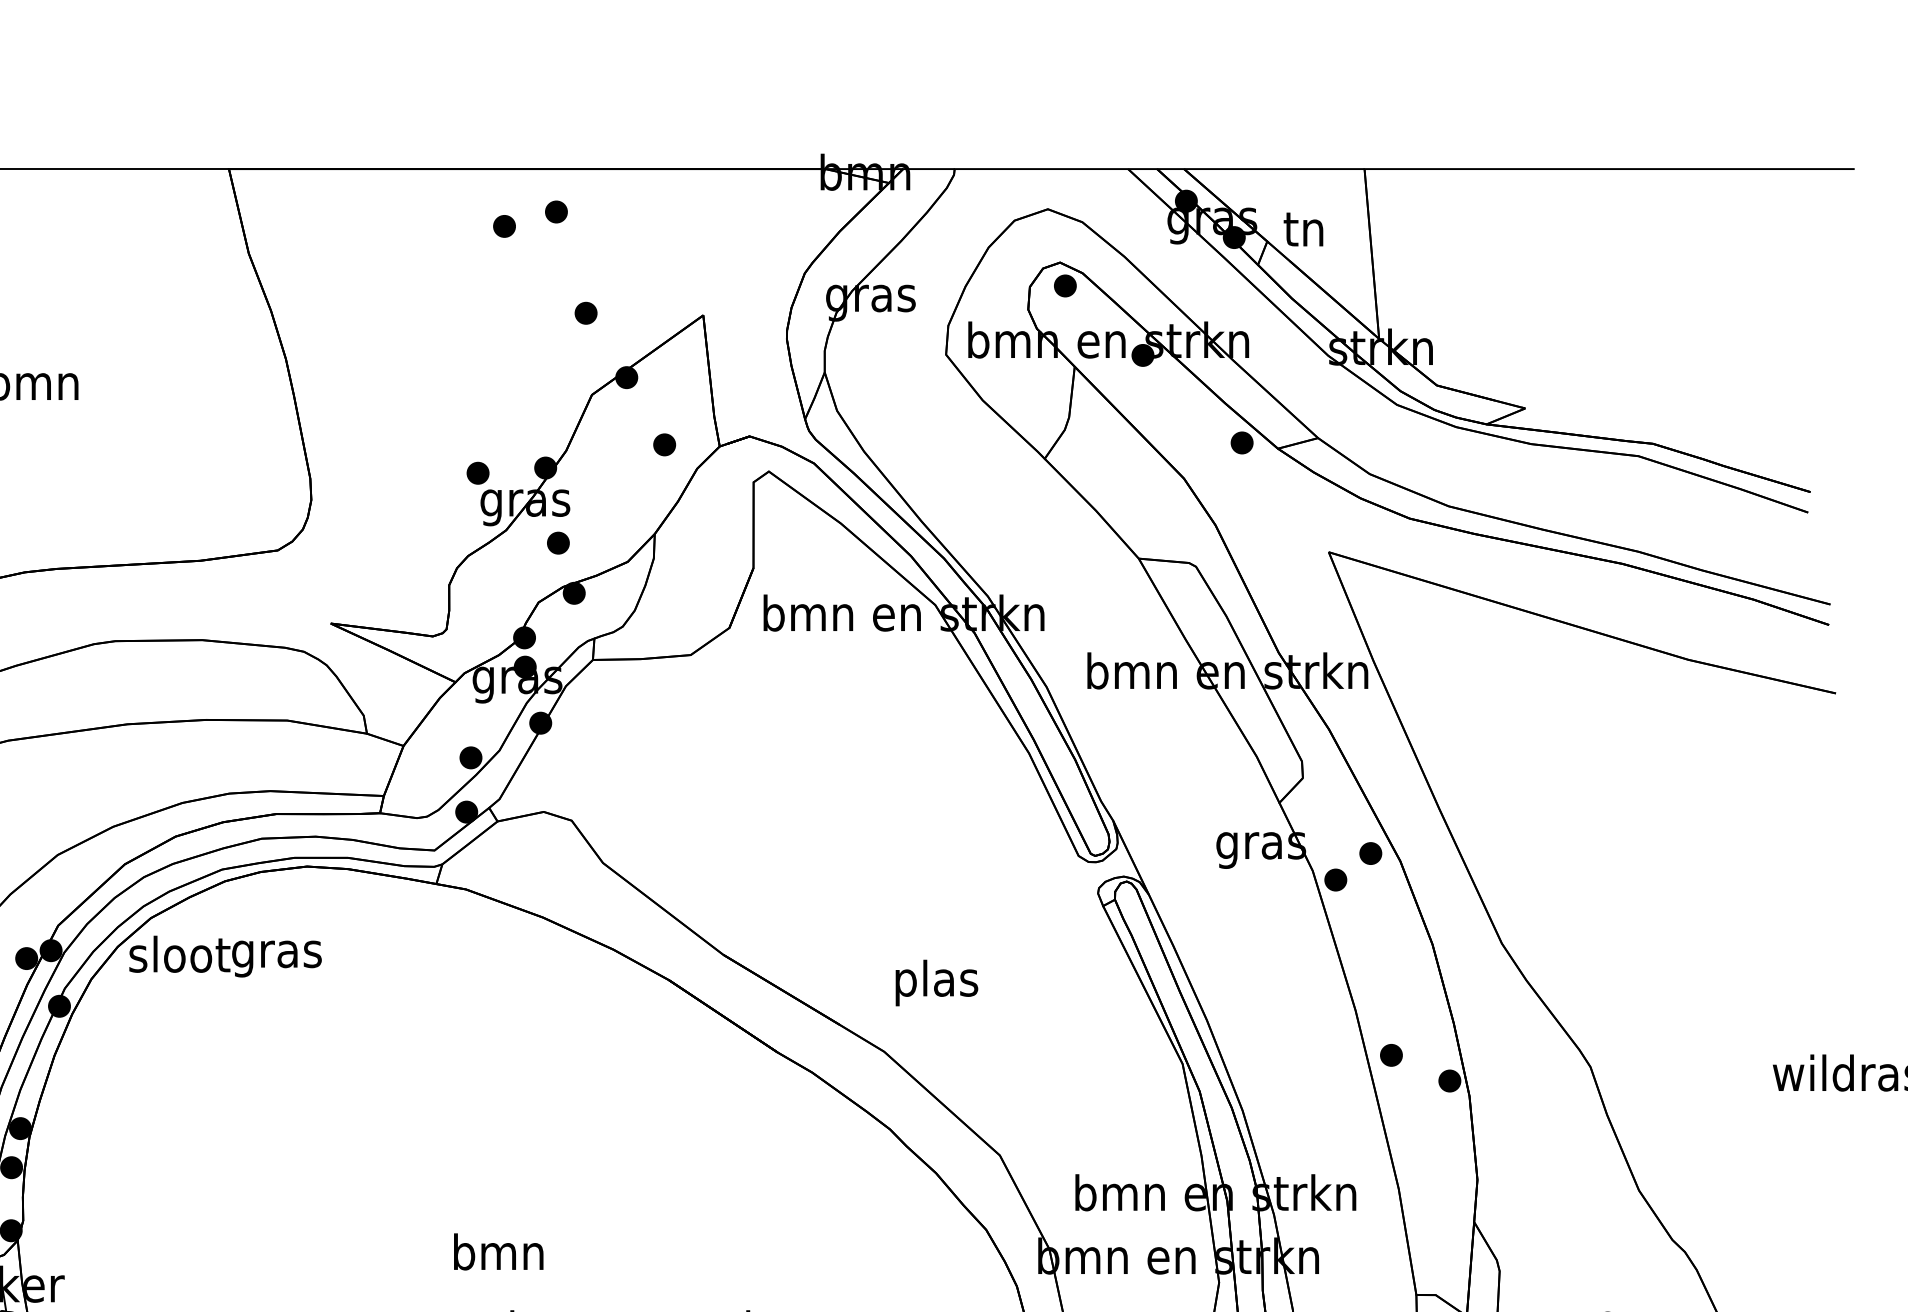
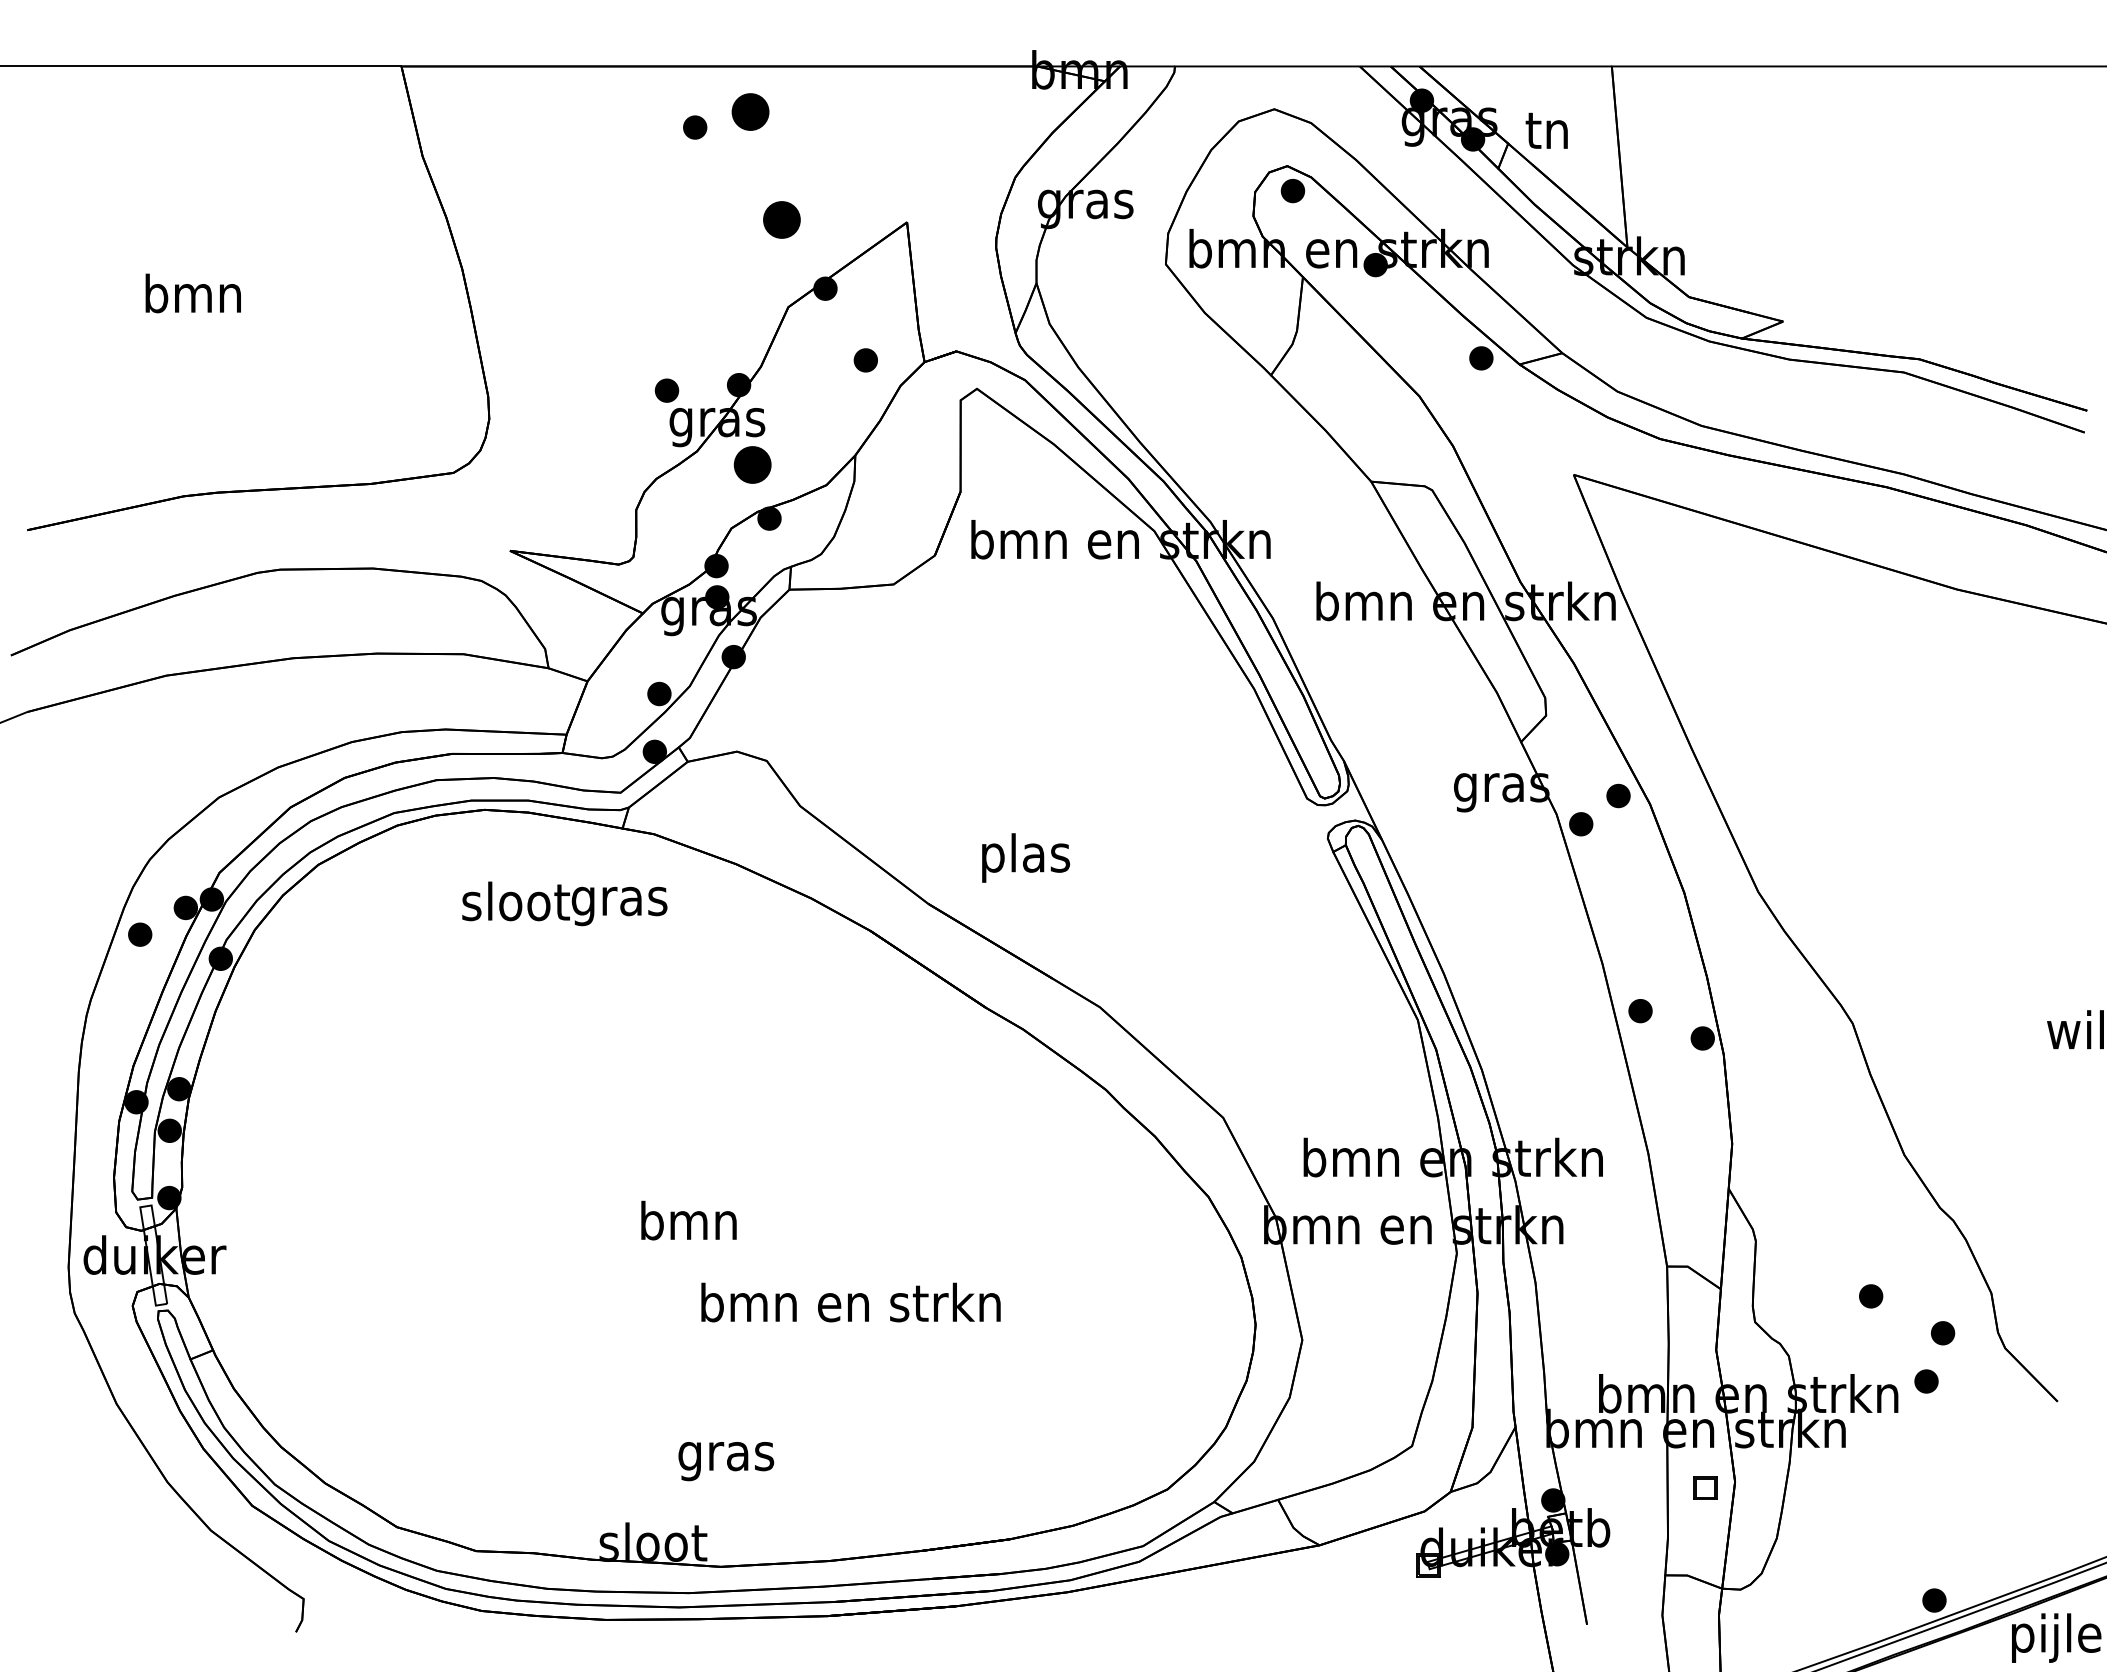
part: (556, 212) -> (750, 112), size x1.6
part: (586, 313) -> (782, 220), size x1.6
part: (558, 543) -> (752, 465), size x1.6
text: (225, 956) -> (564, 903), moved
text: (937, 982) -> (1026, 857), moved

